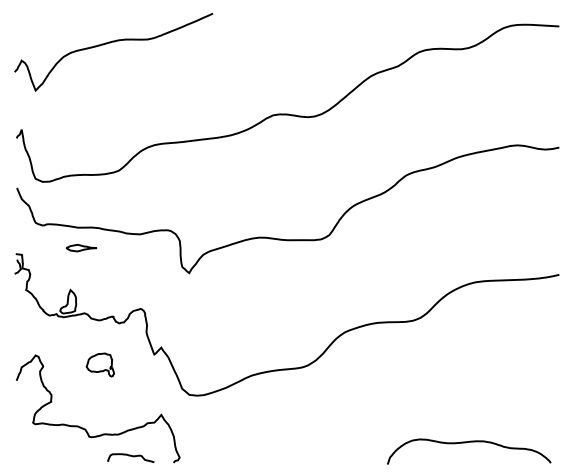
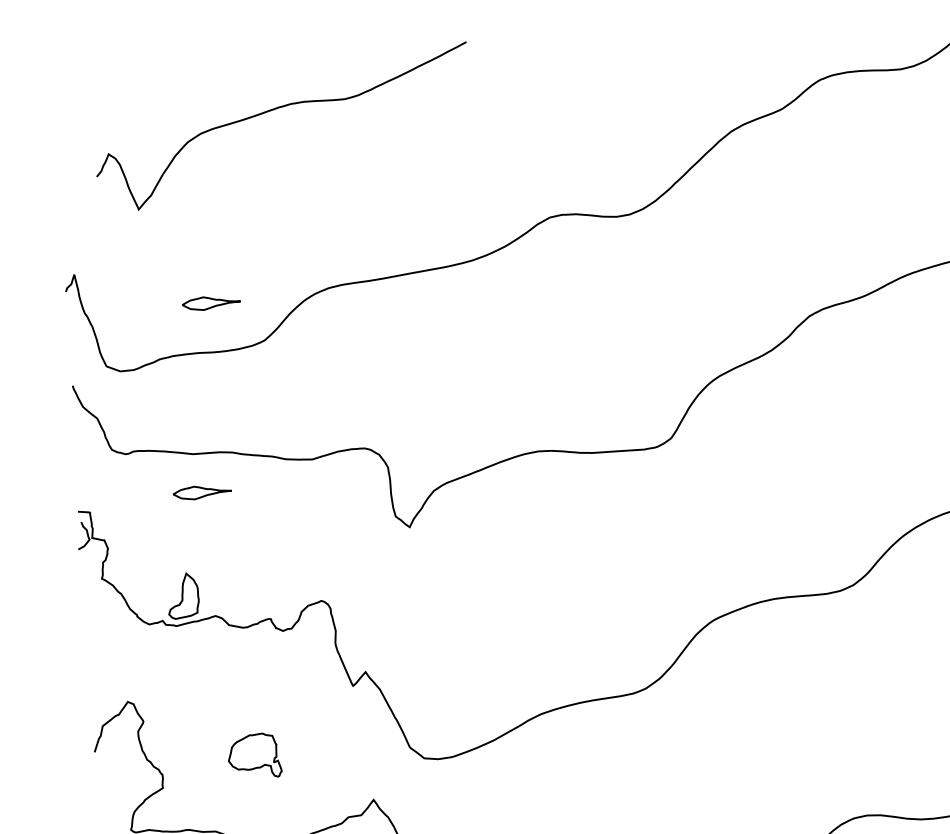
curve: (110, 43) -> (275, 111), moved
part: (92, 148) -> (211, 302), added
part: (99, 364) -> (252, 755), moved

